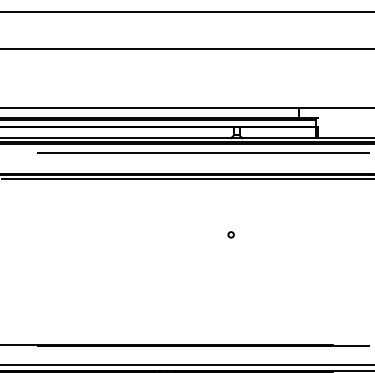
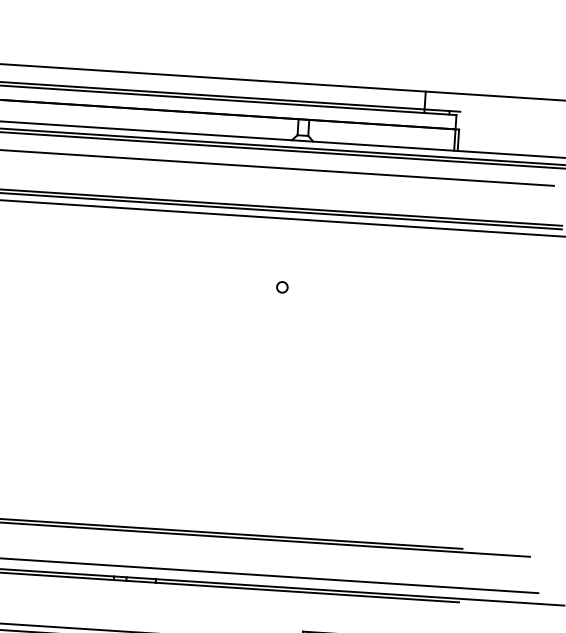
circle: (230, 234) -> (281, 286), moved

